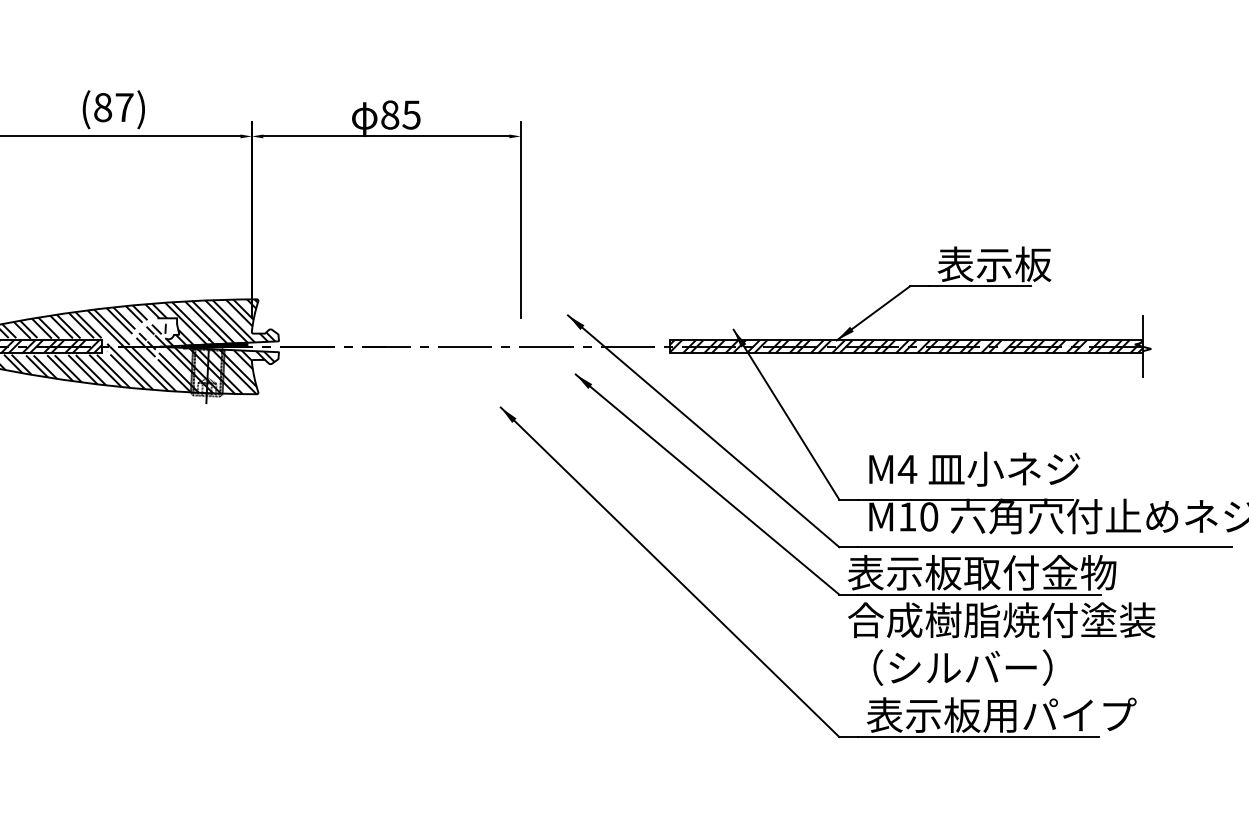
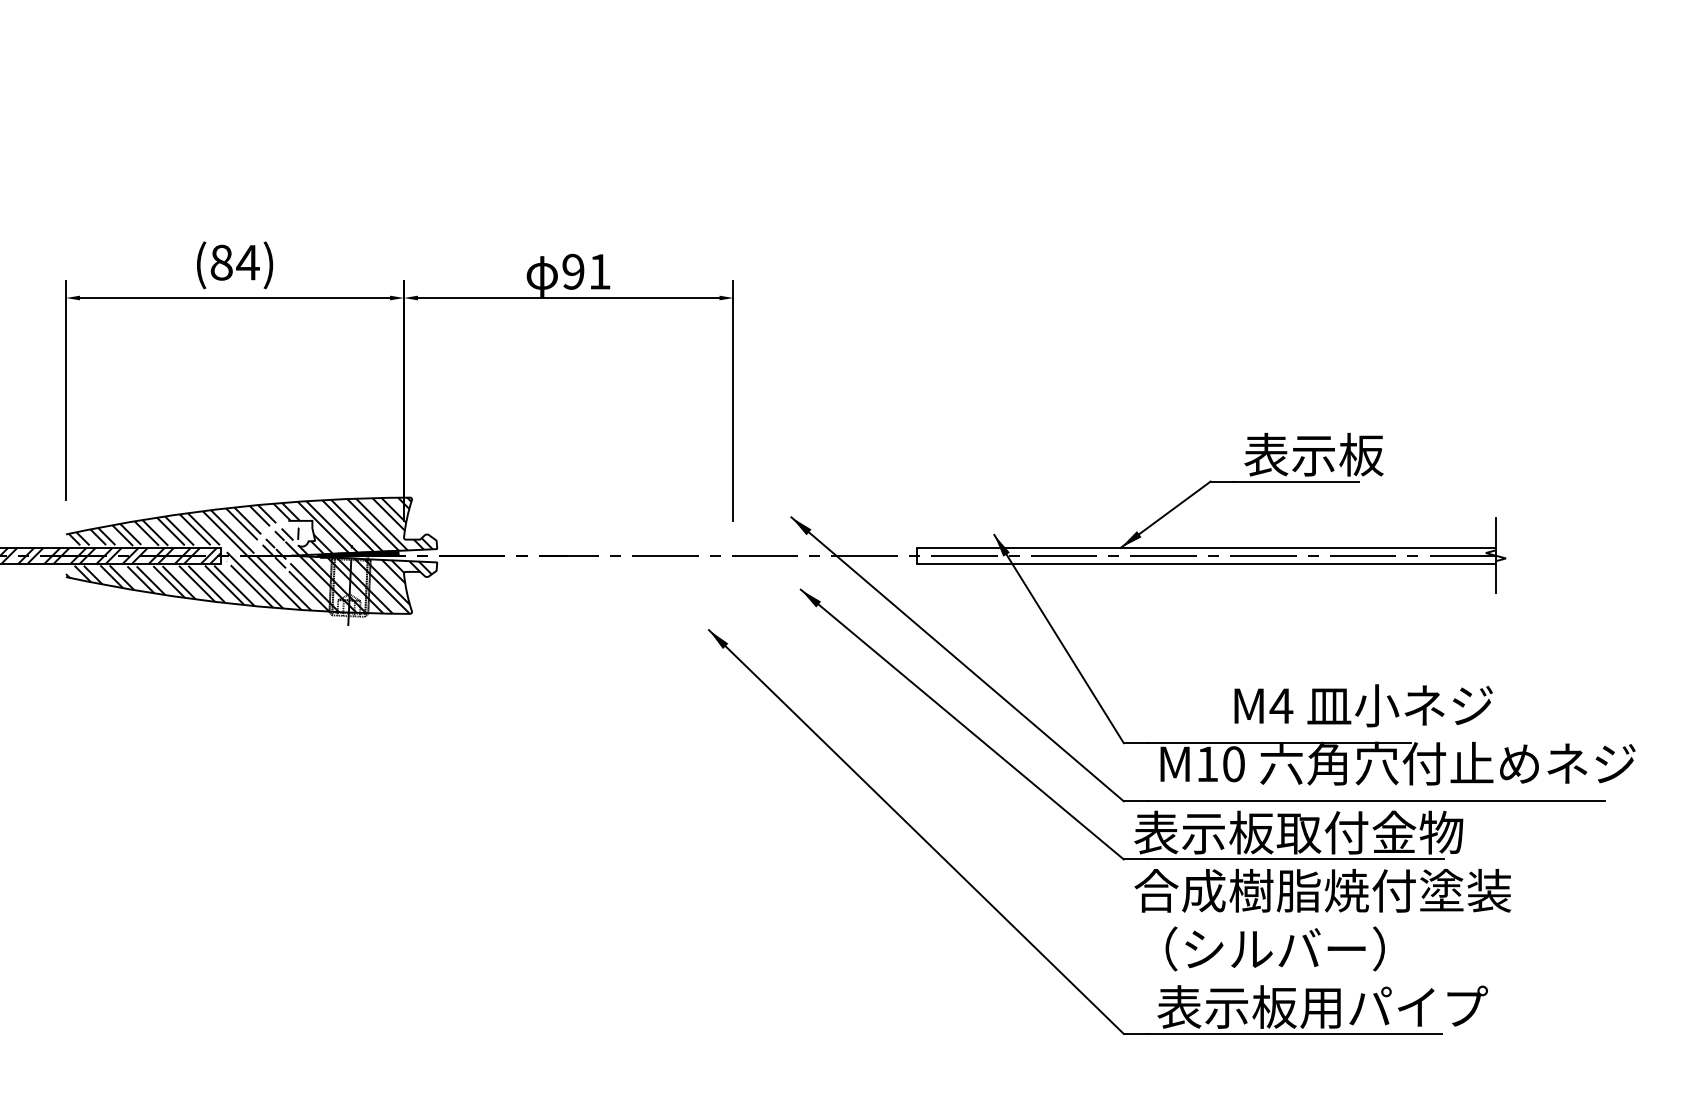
text: (124, 107) -> (247, 262), (87) -> (84)
text: (400, 114) -> (586, 271), 85 -> 91
hatch: (906, 346) -> (1205, 555), removed
text: (974, 469) -> (1363, 705), moved

